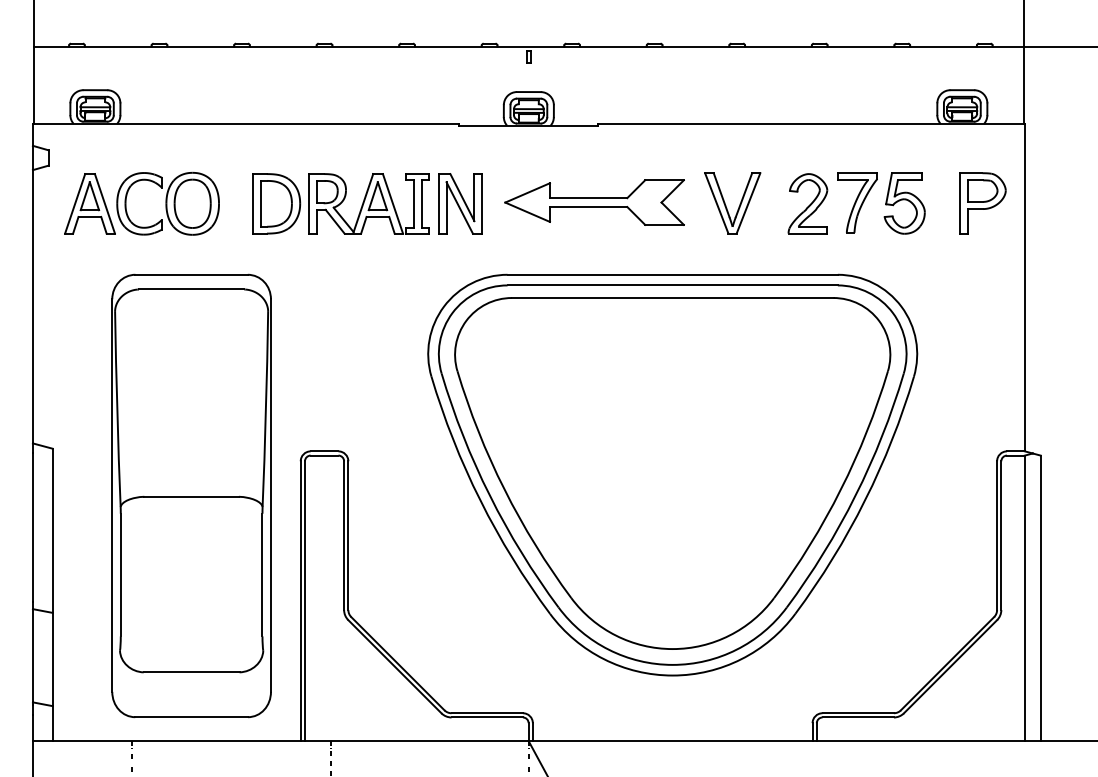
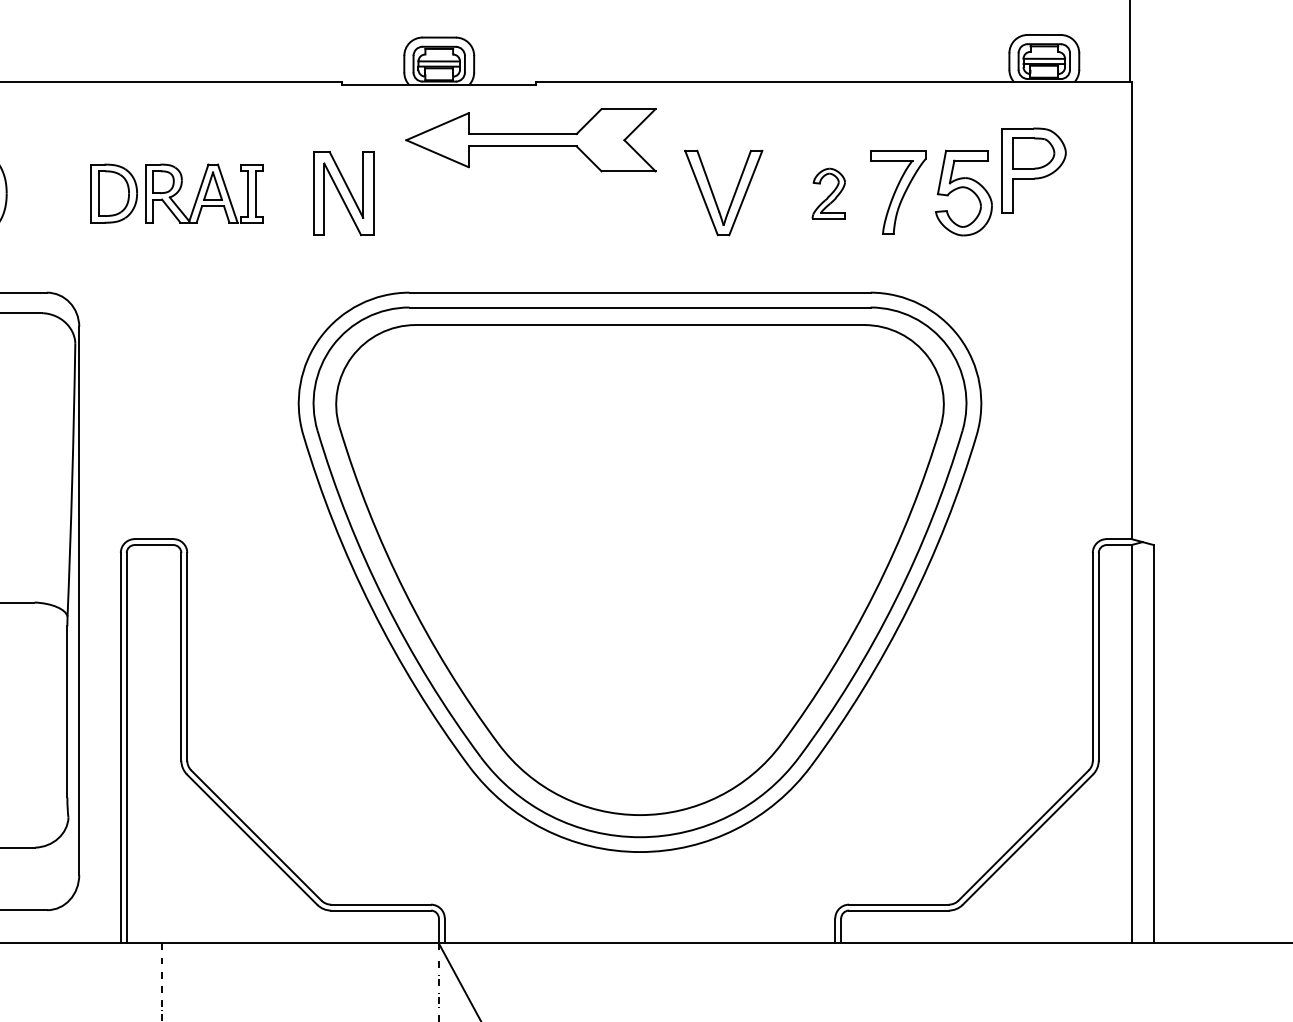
part: (594, 202) -> (530, 140), moved
part: (340, 203) -> (176, 193), size x0.7
part: (807, 203) -> (828, 193), size x0.6
part: (982, 203) -> (1033, 170), moved

